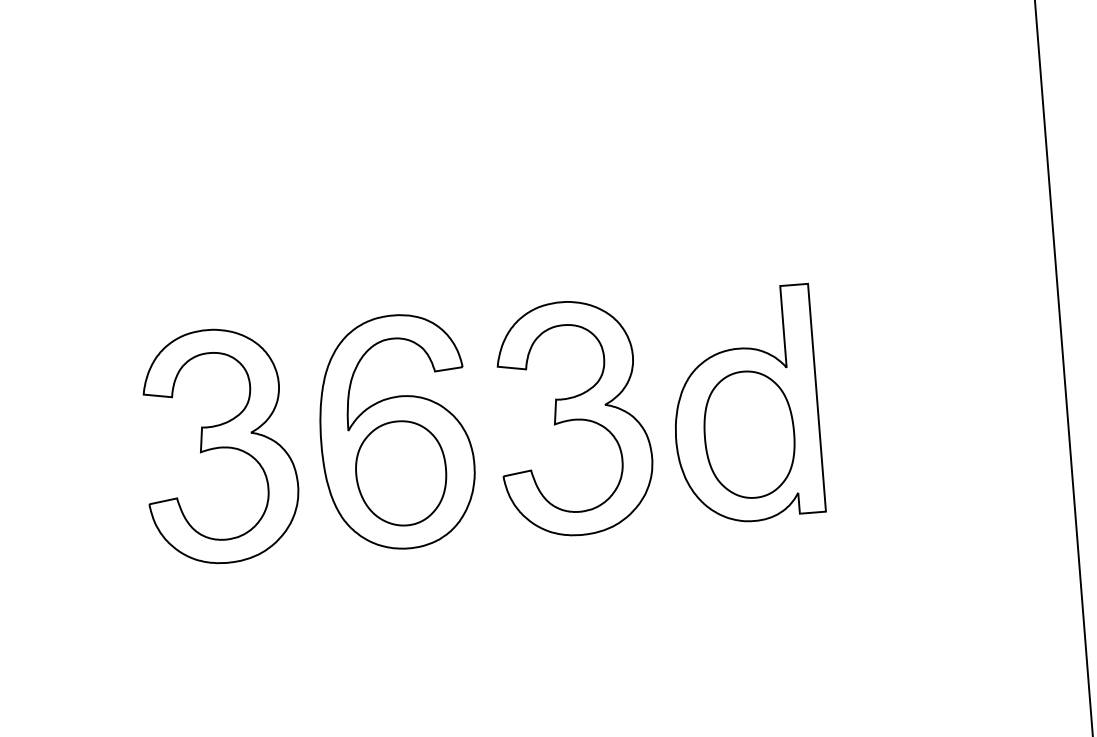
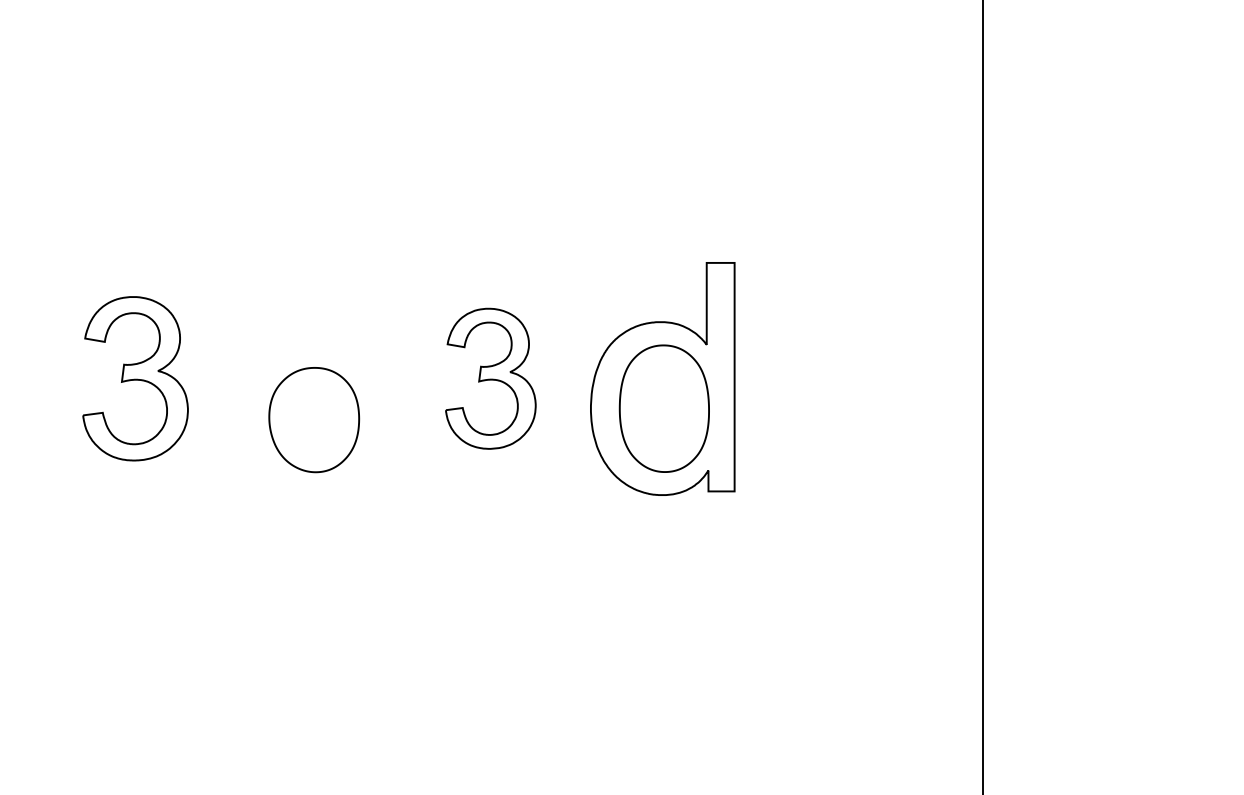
part: (573, 418) -> (490, 378), size x0.6
part: (396, 432) -> (312, 378), removed
part: (219, 446) -> (135, 378), size x0.7

